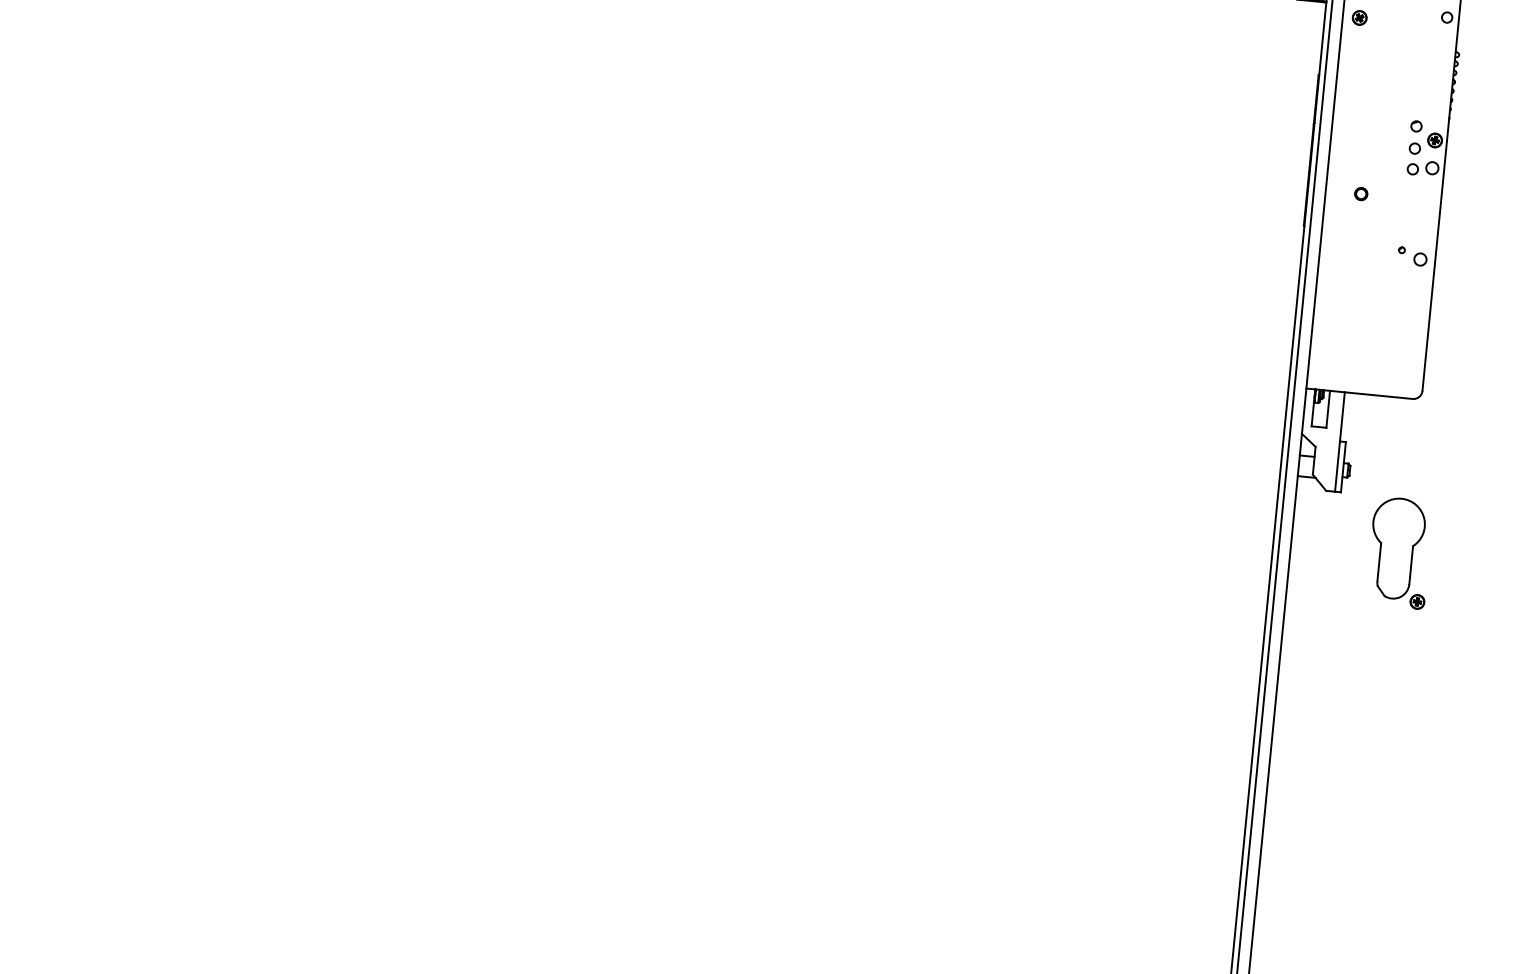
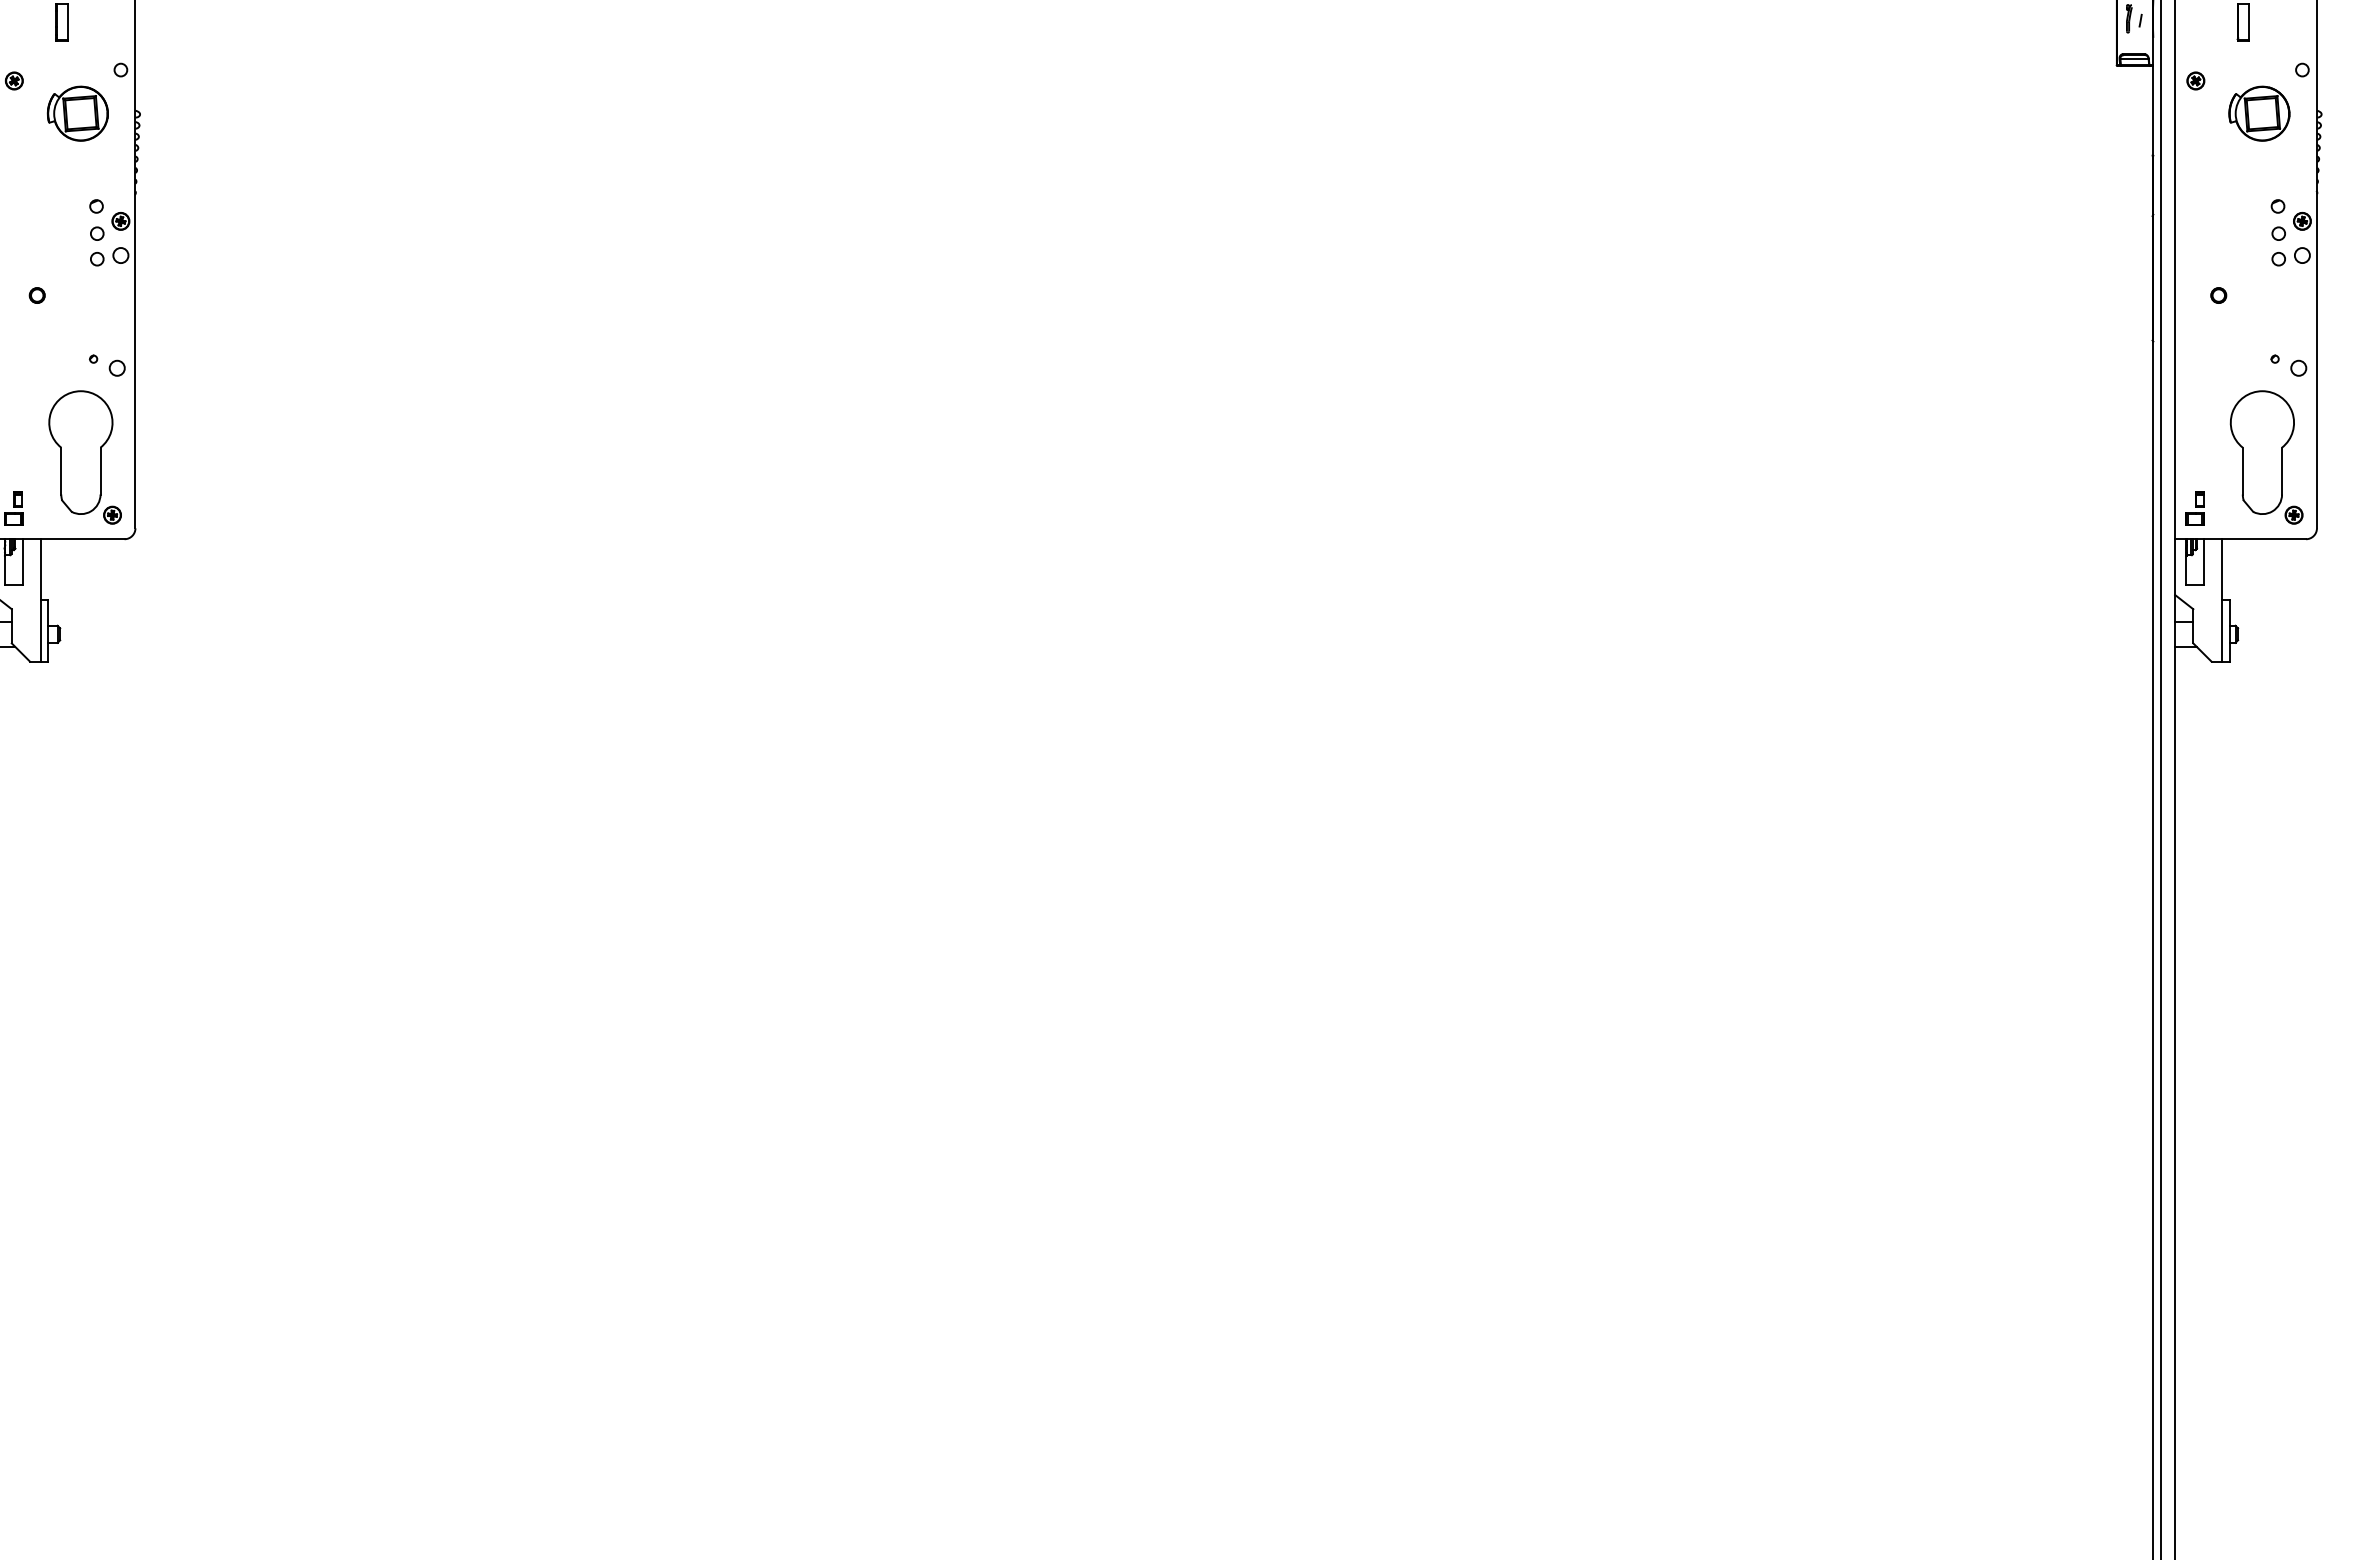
part: (1408, 49) -> (2259, 113), added
part: (1324, 365) -> (2194, 508), added
part: (1399, 552) -> (2266, 457), moved

